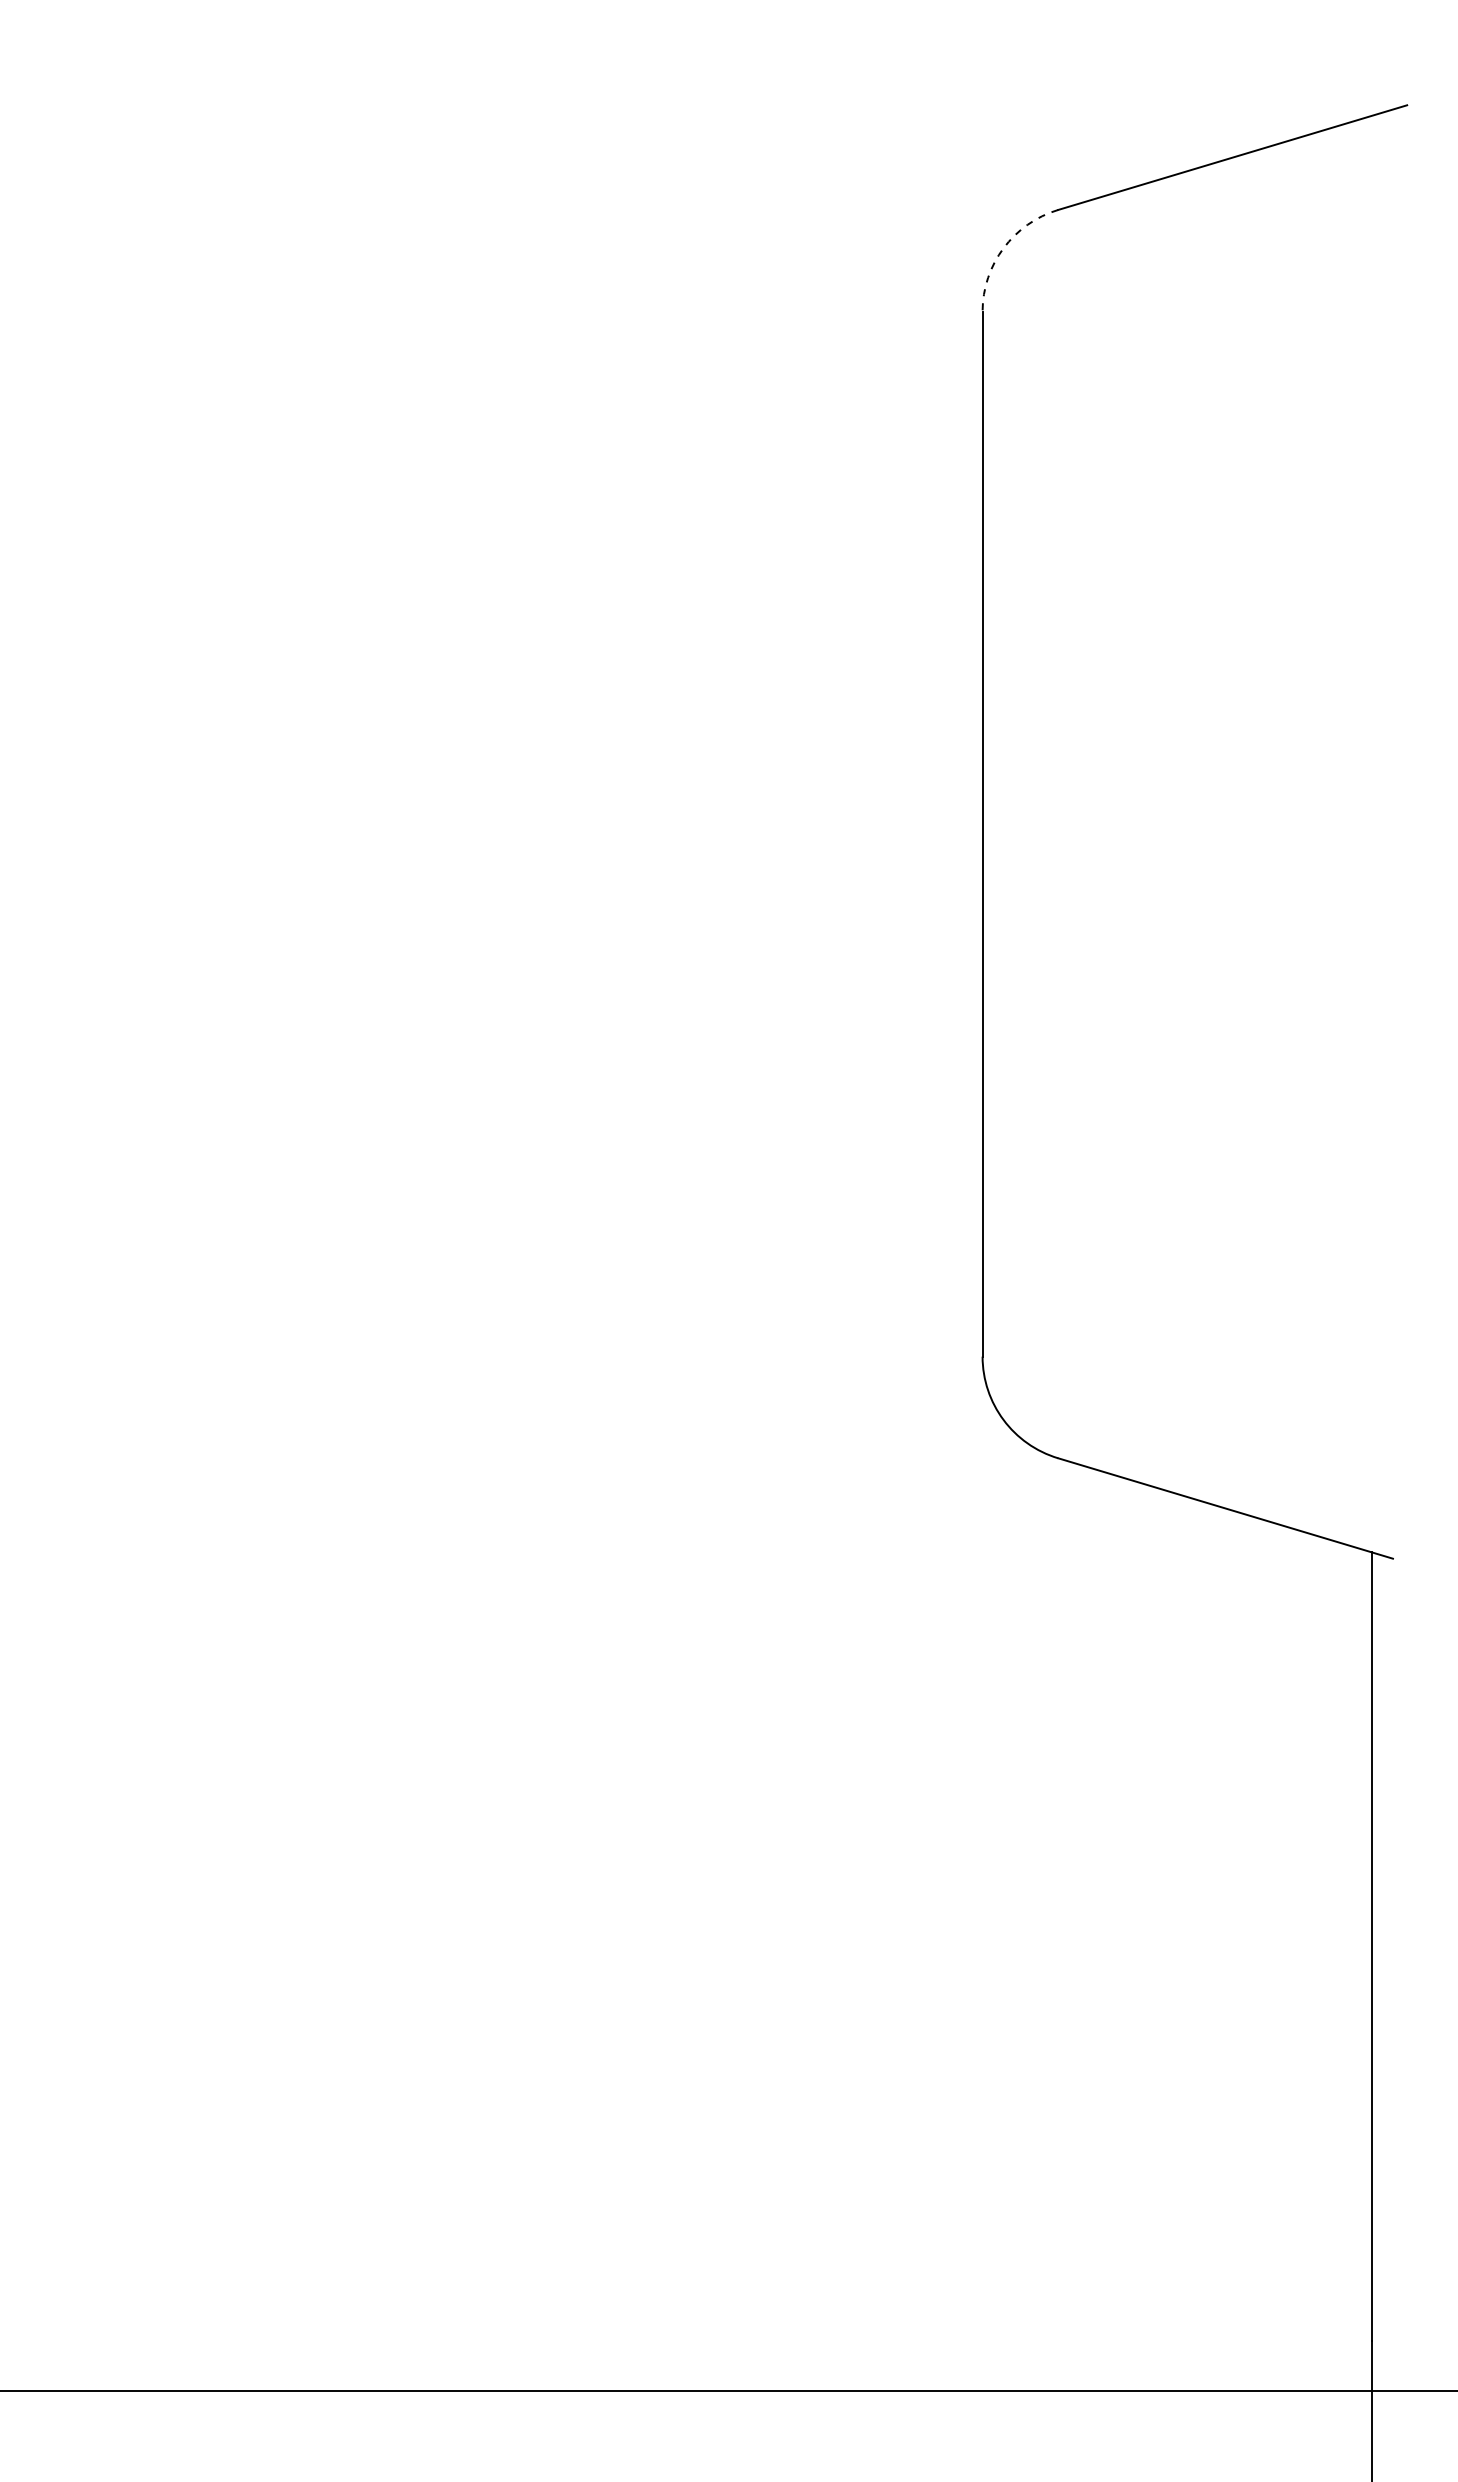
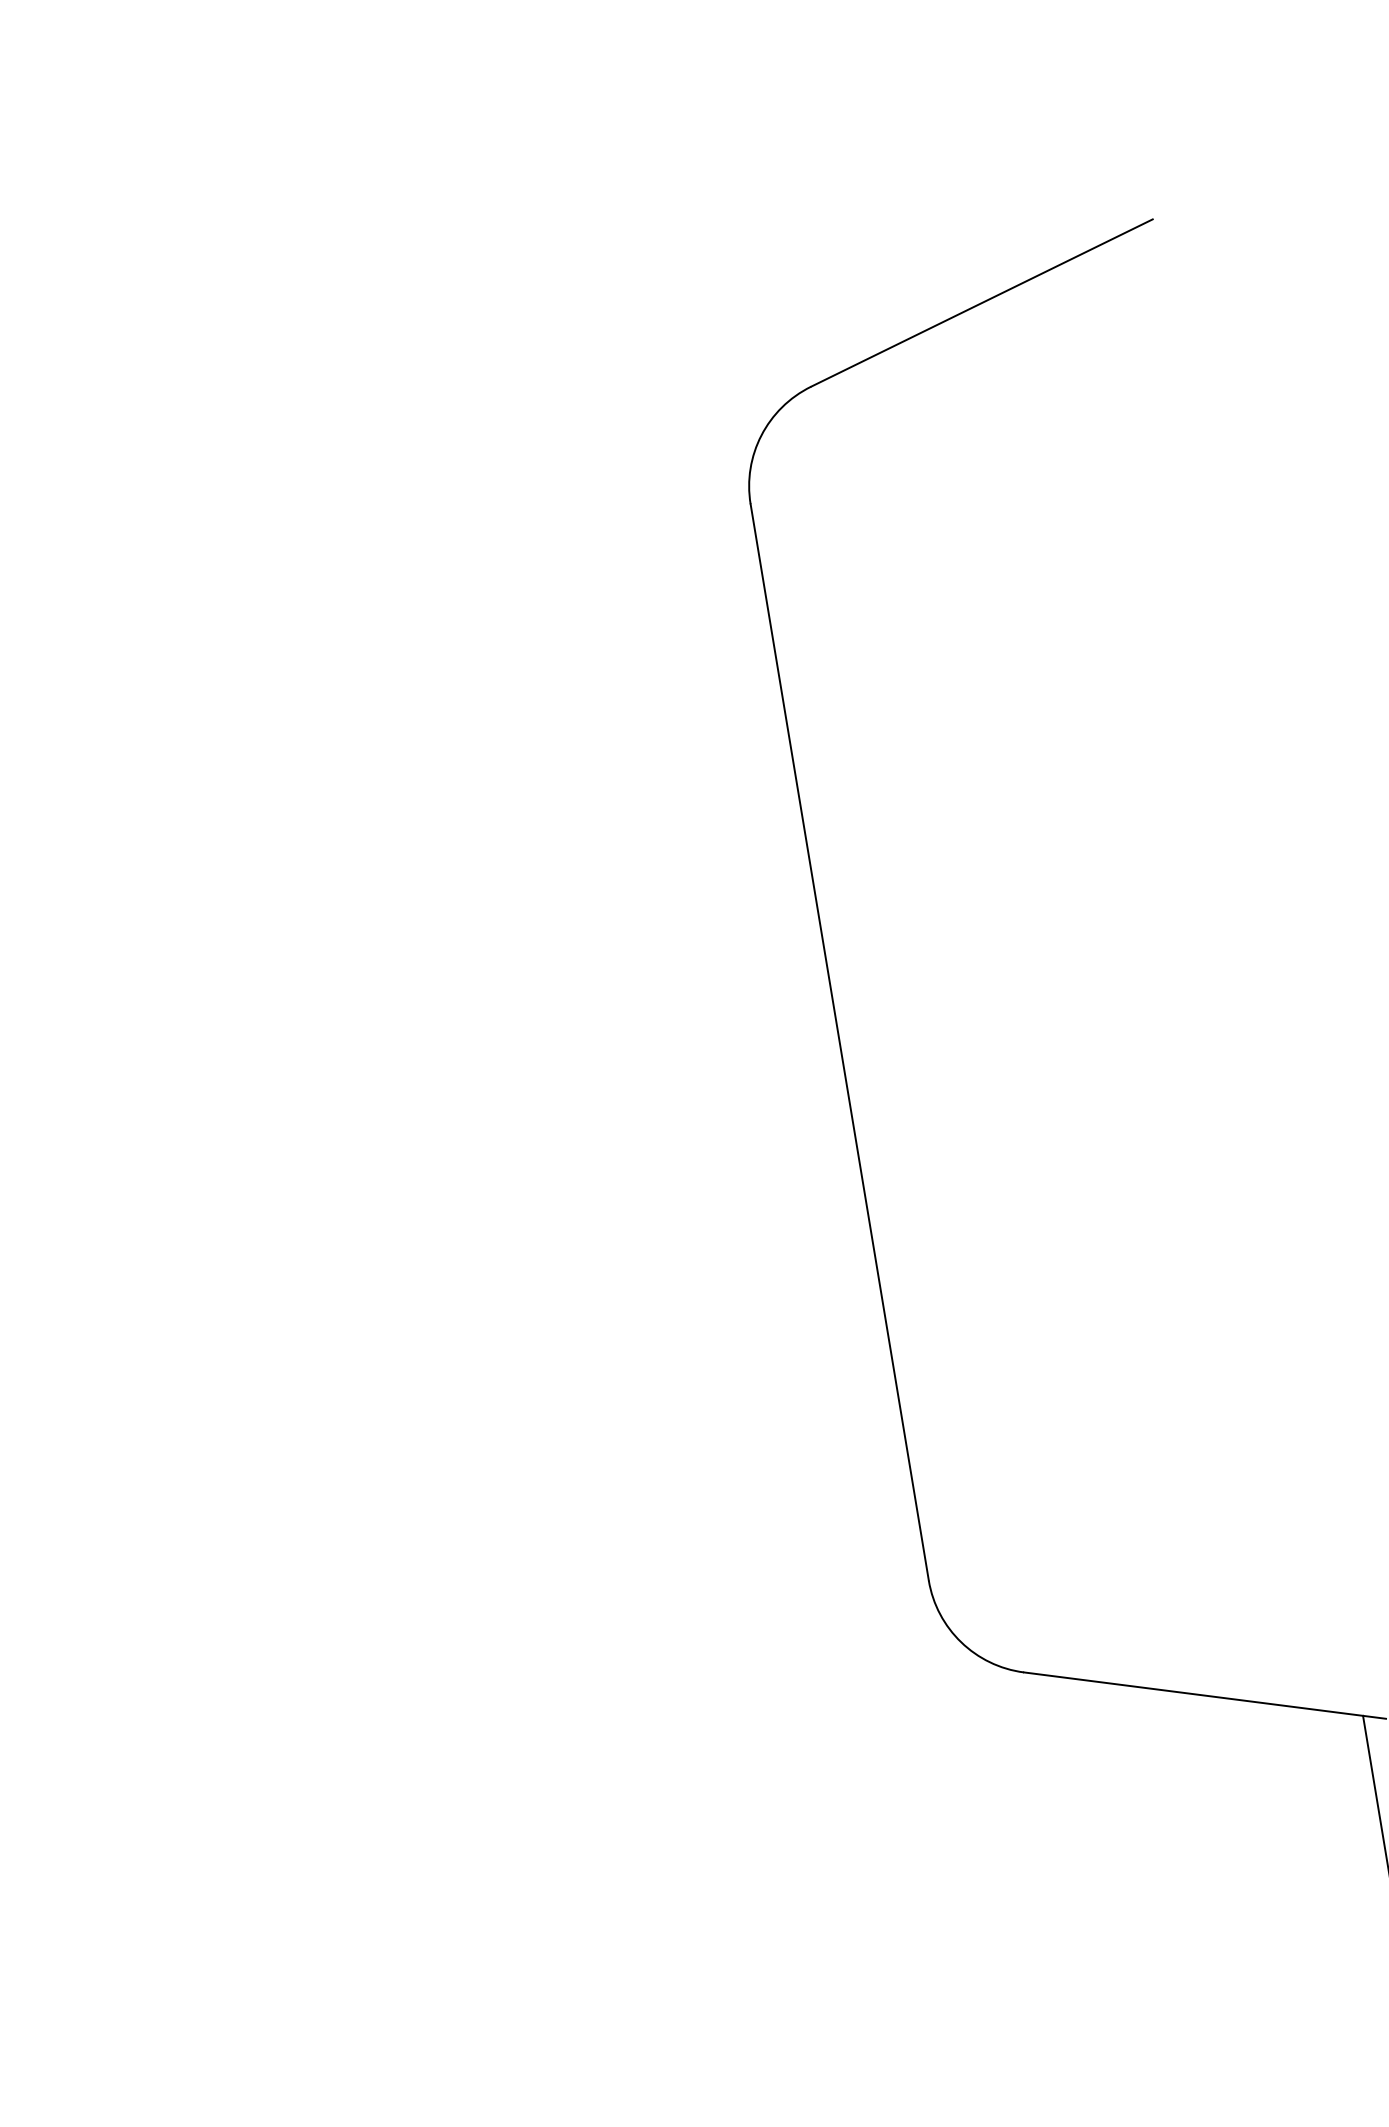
arc: (1003, 248) -> (761, 435), dashed -> solid

